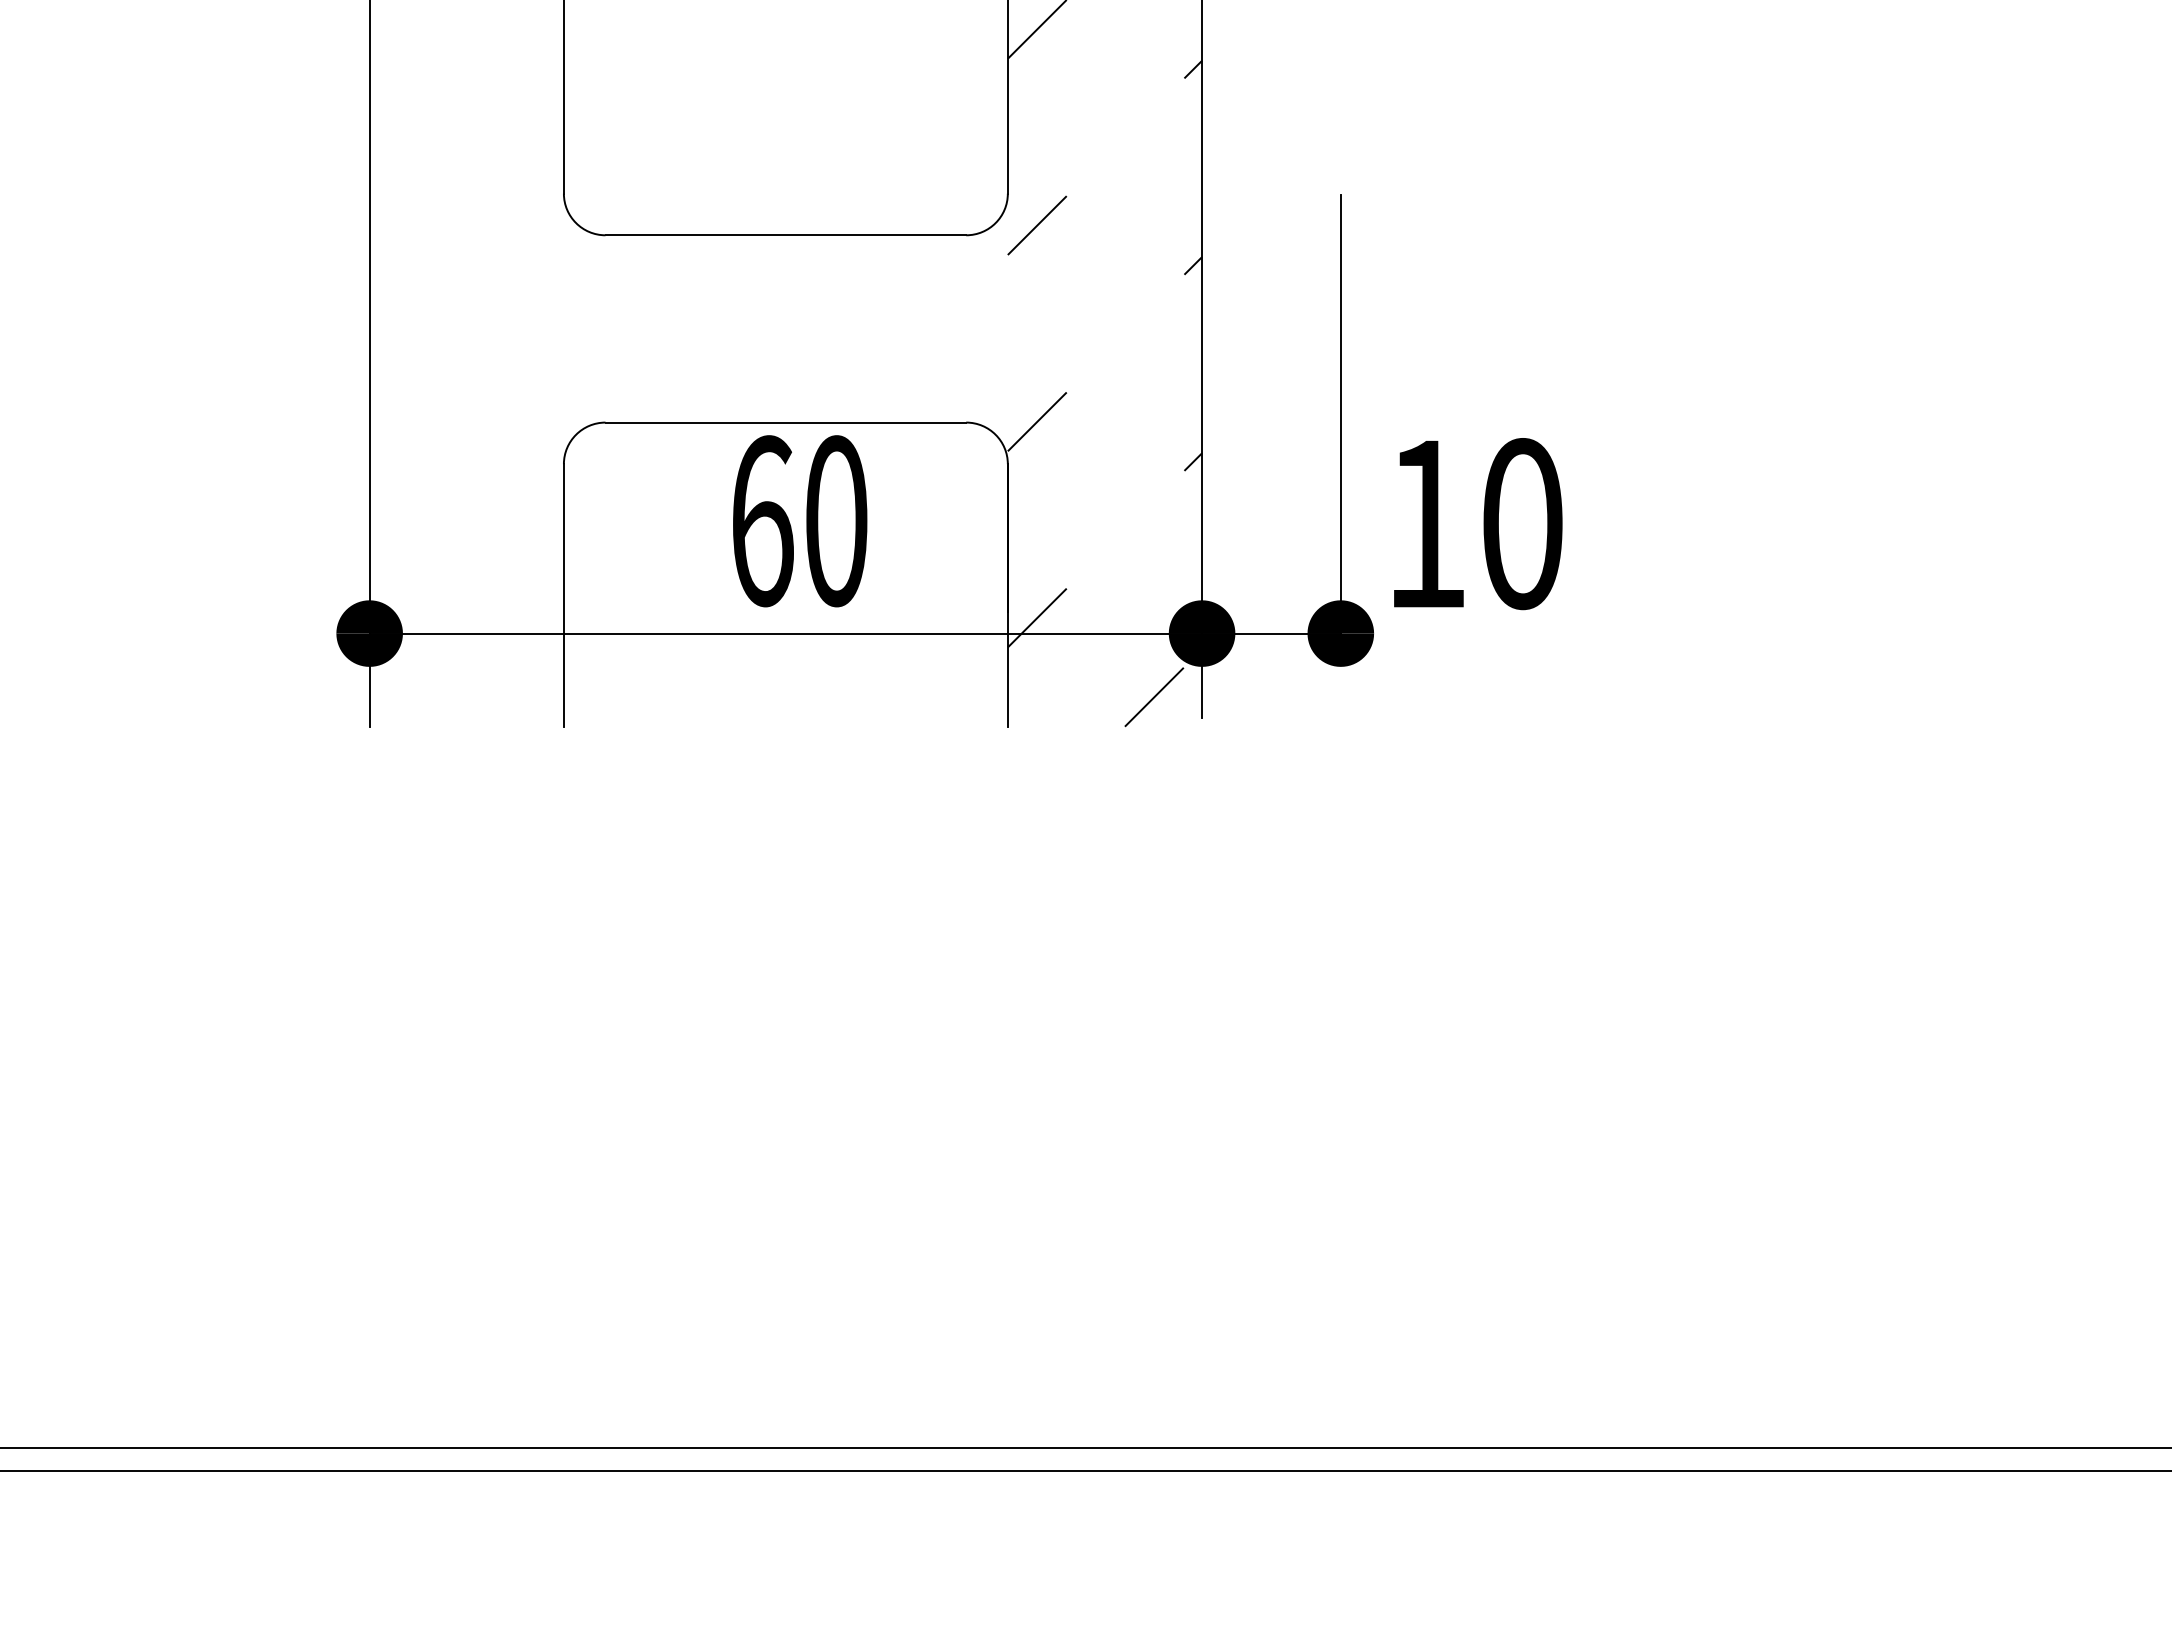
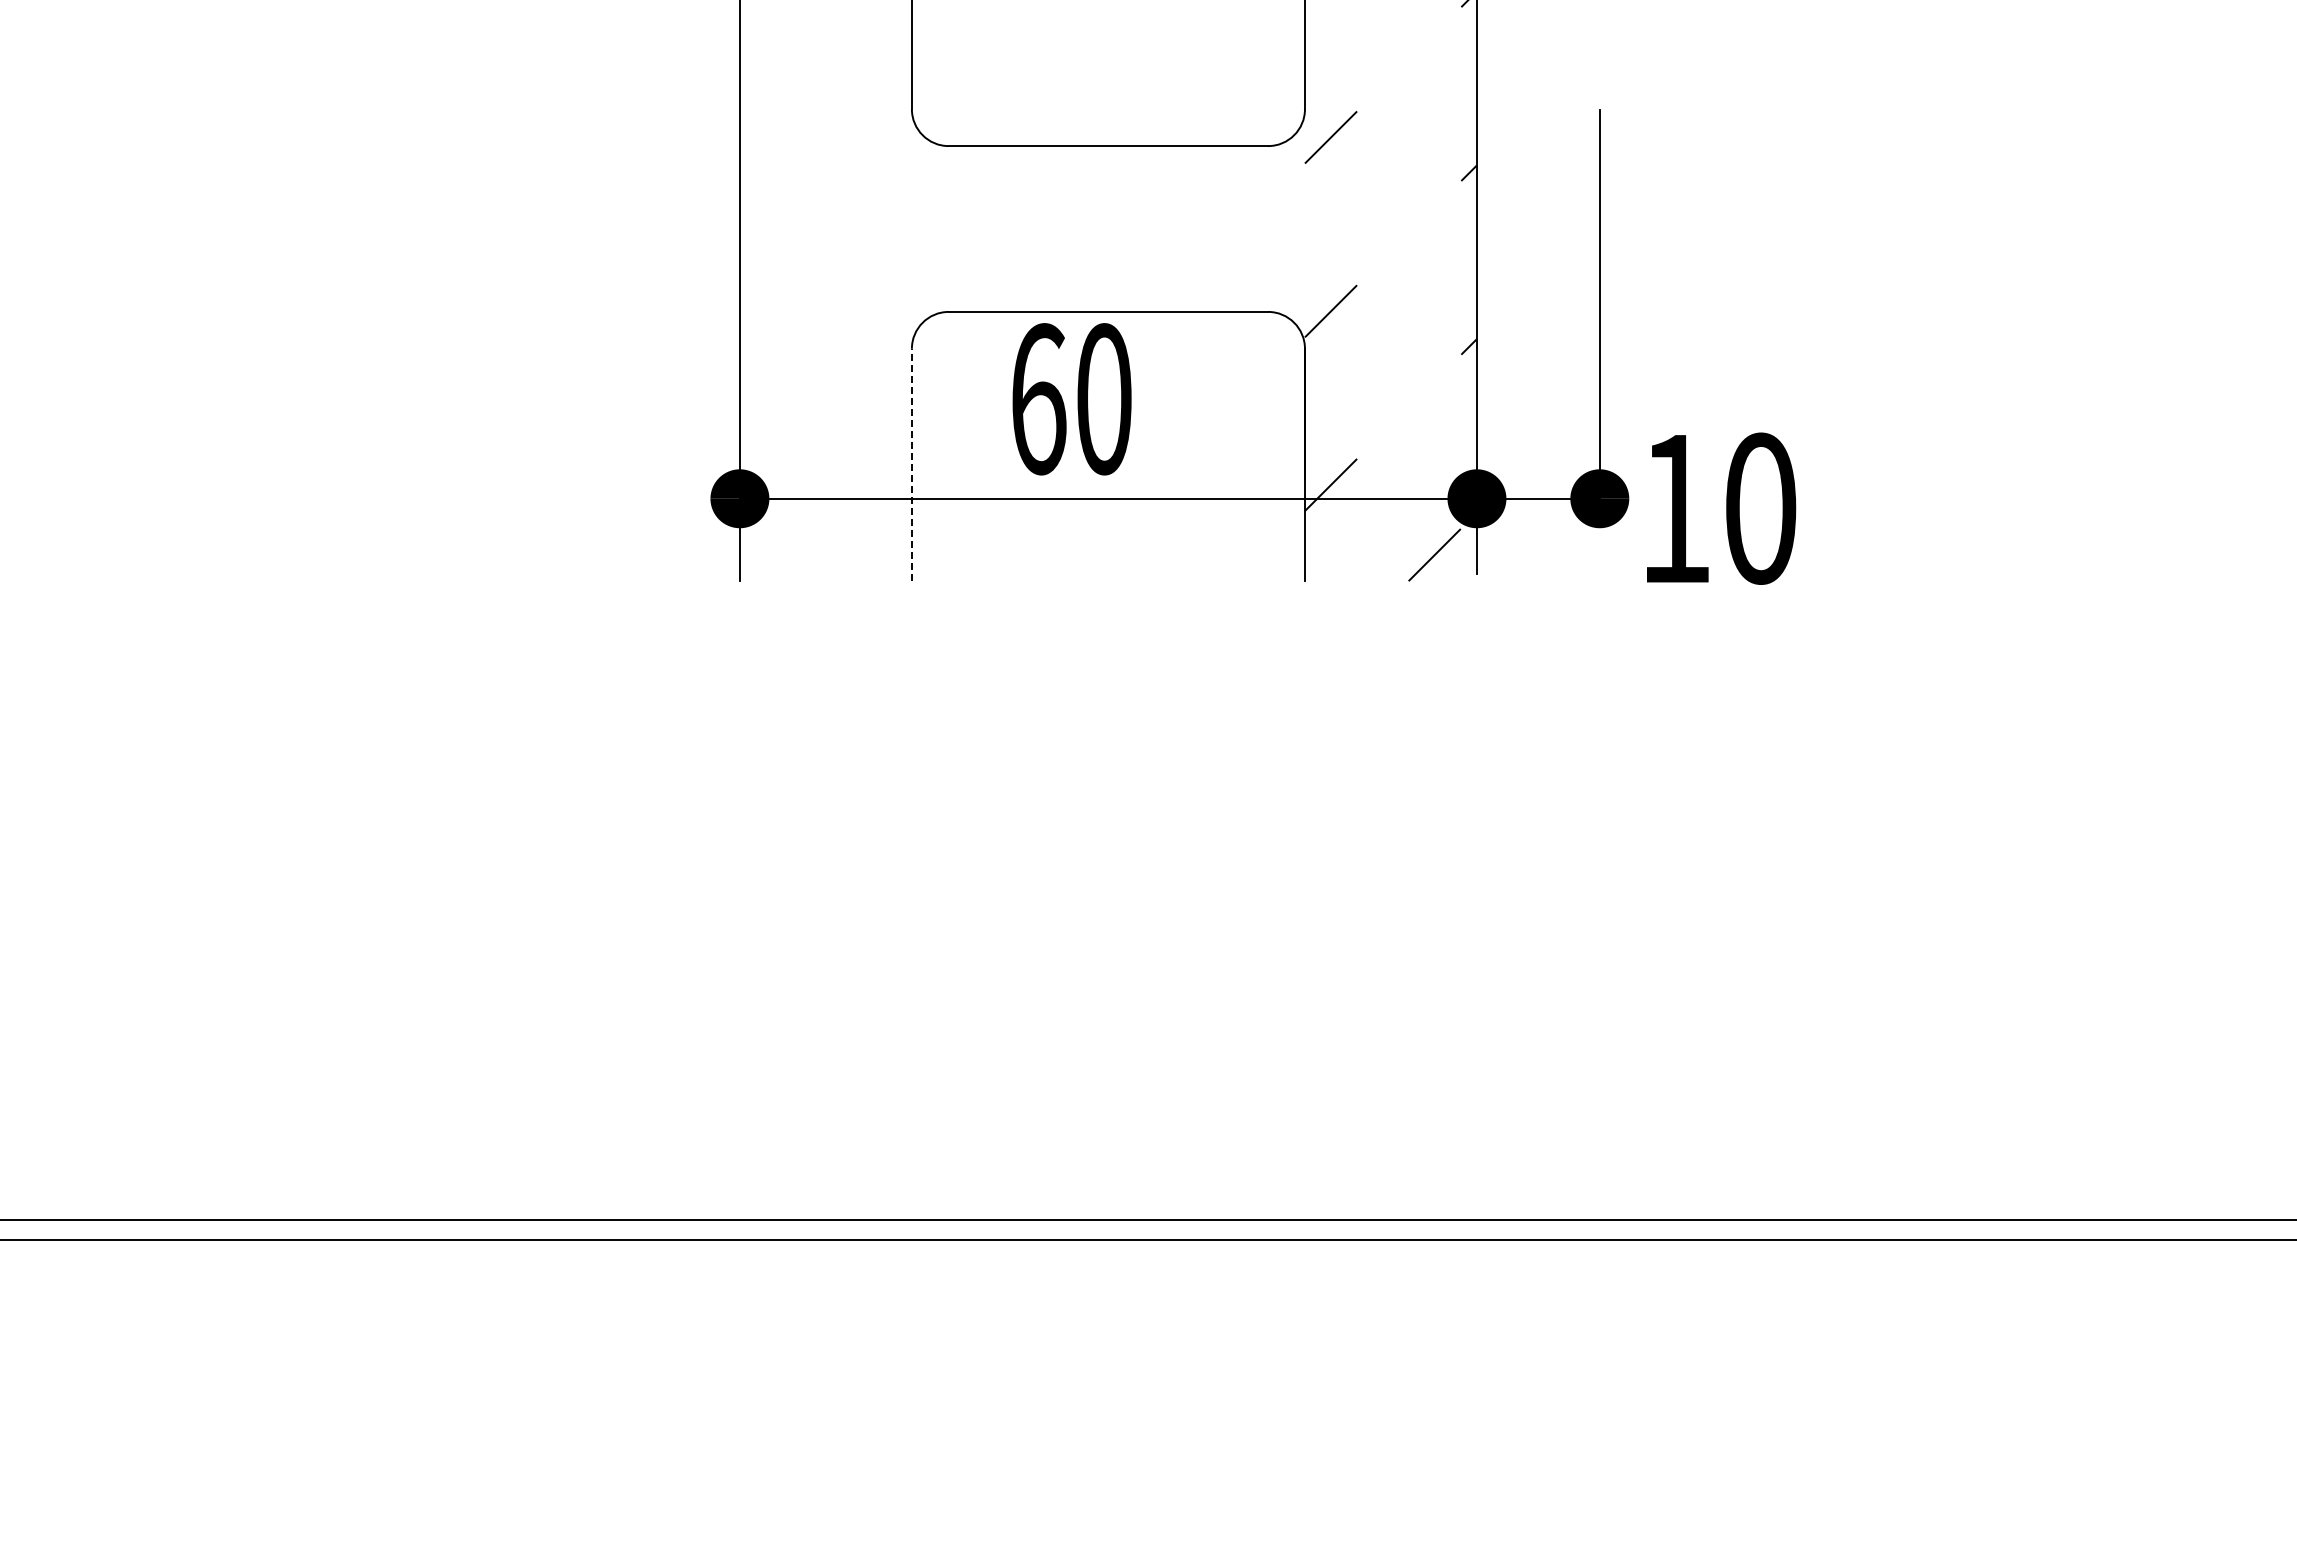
text: (799, 521) -> (1071, 399), moved
text: (1478, 523) -> (1721, 508), moved
line: (563, 594) -> (911, 464), solid -> dashed

